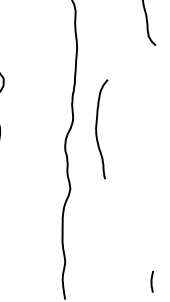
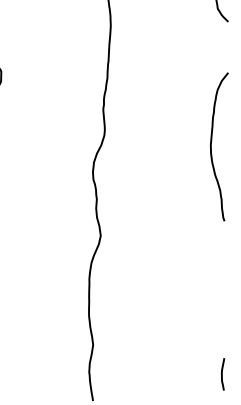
curve: (97, 130) -> (212, 148), moved

